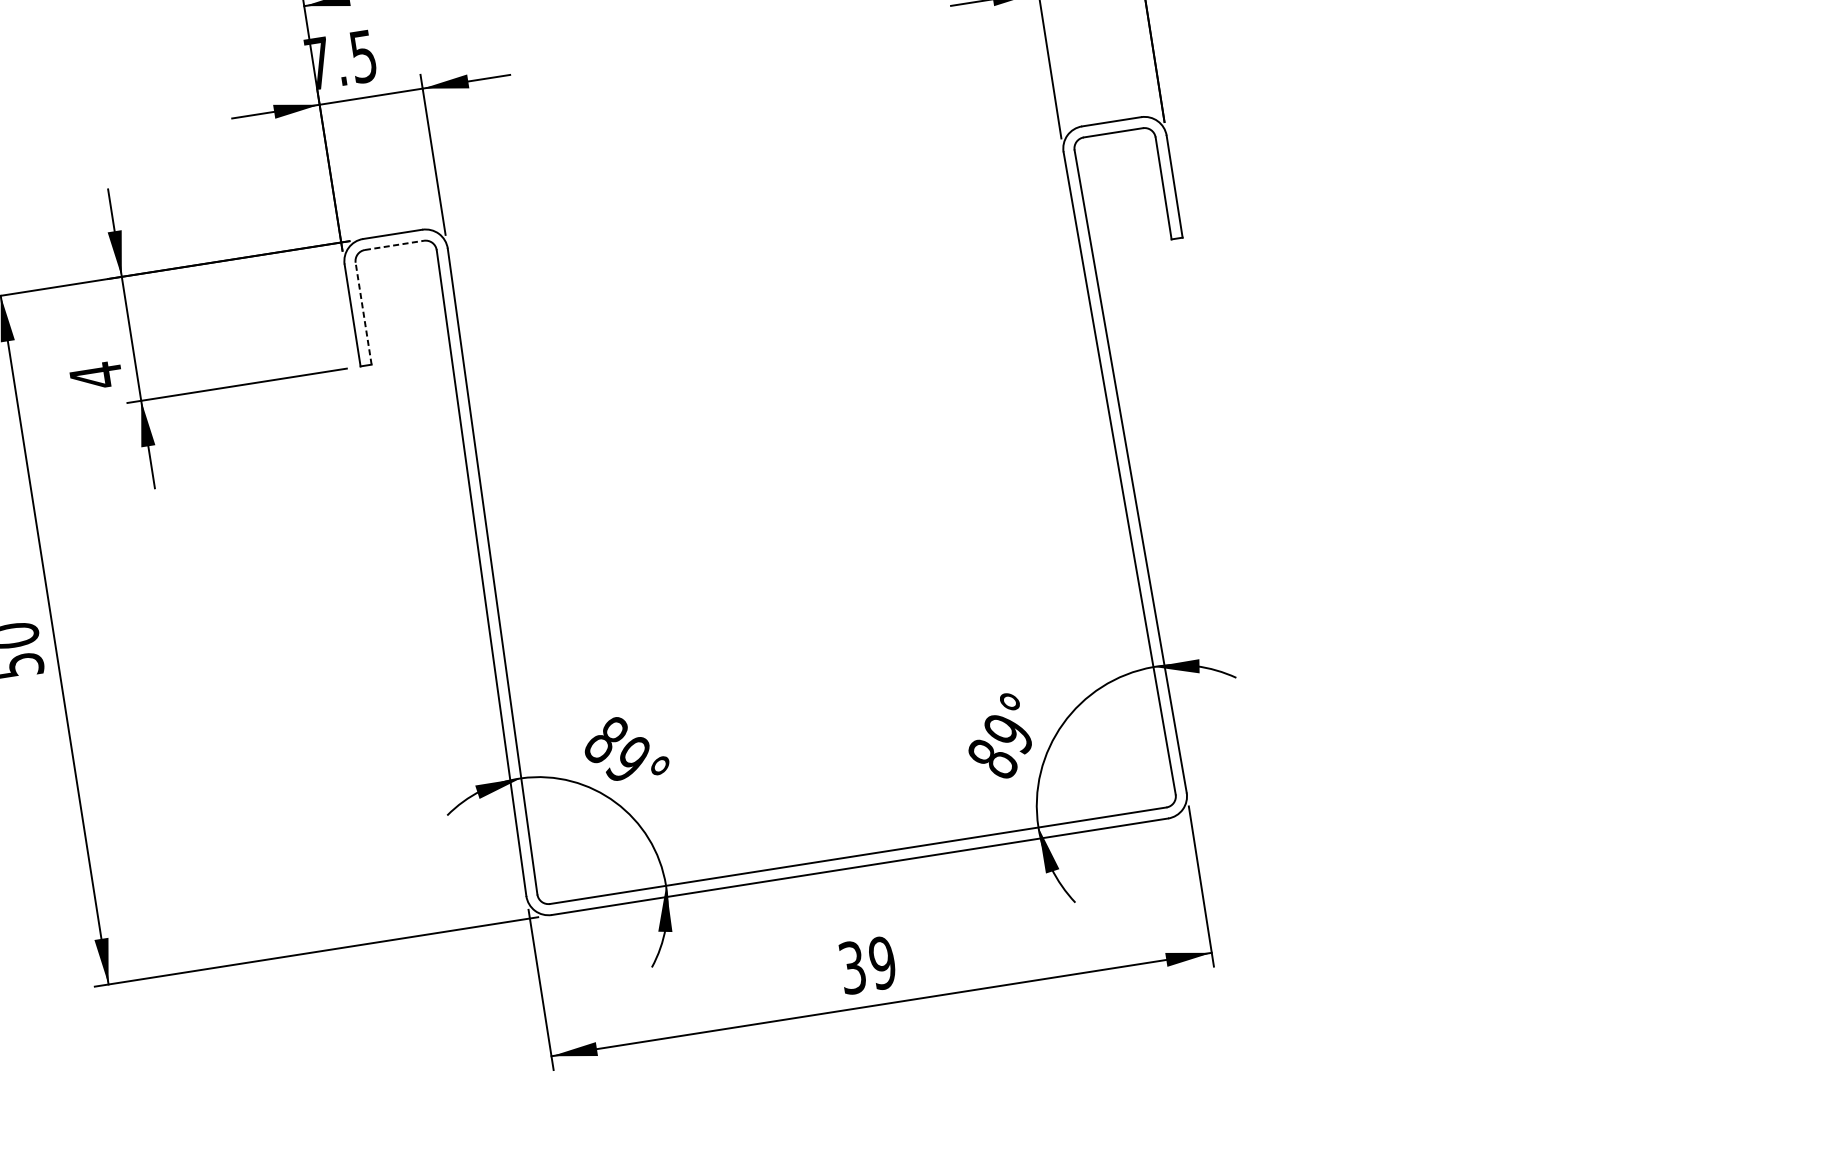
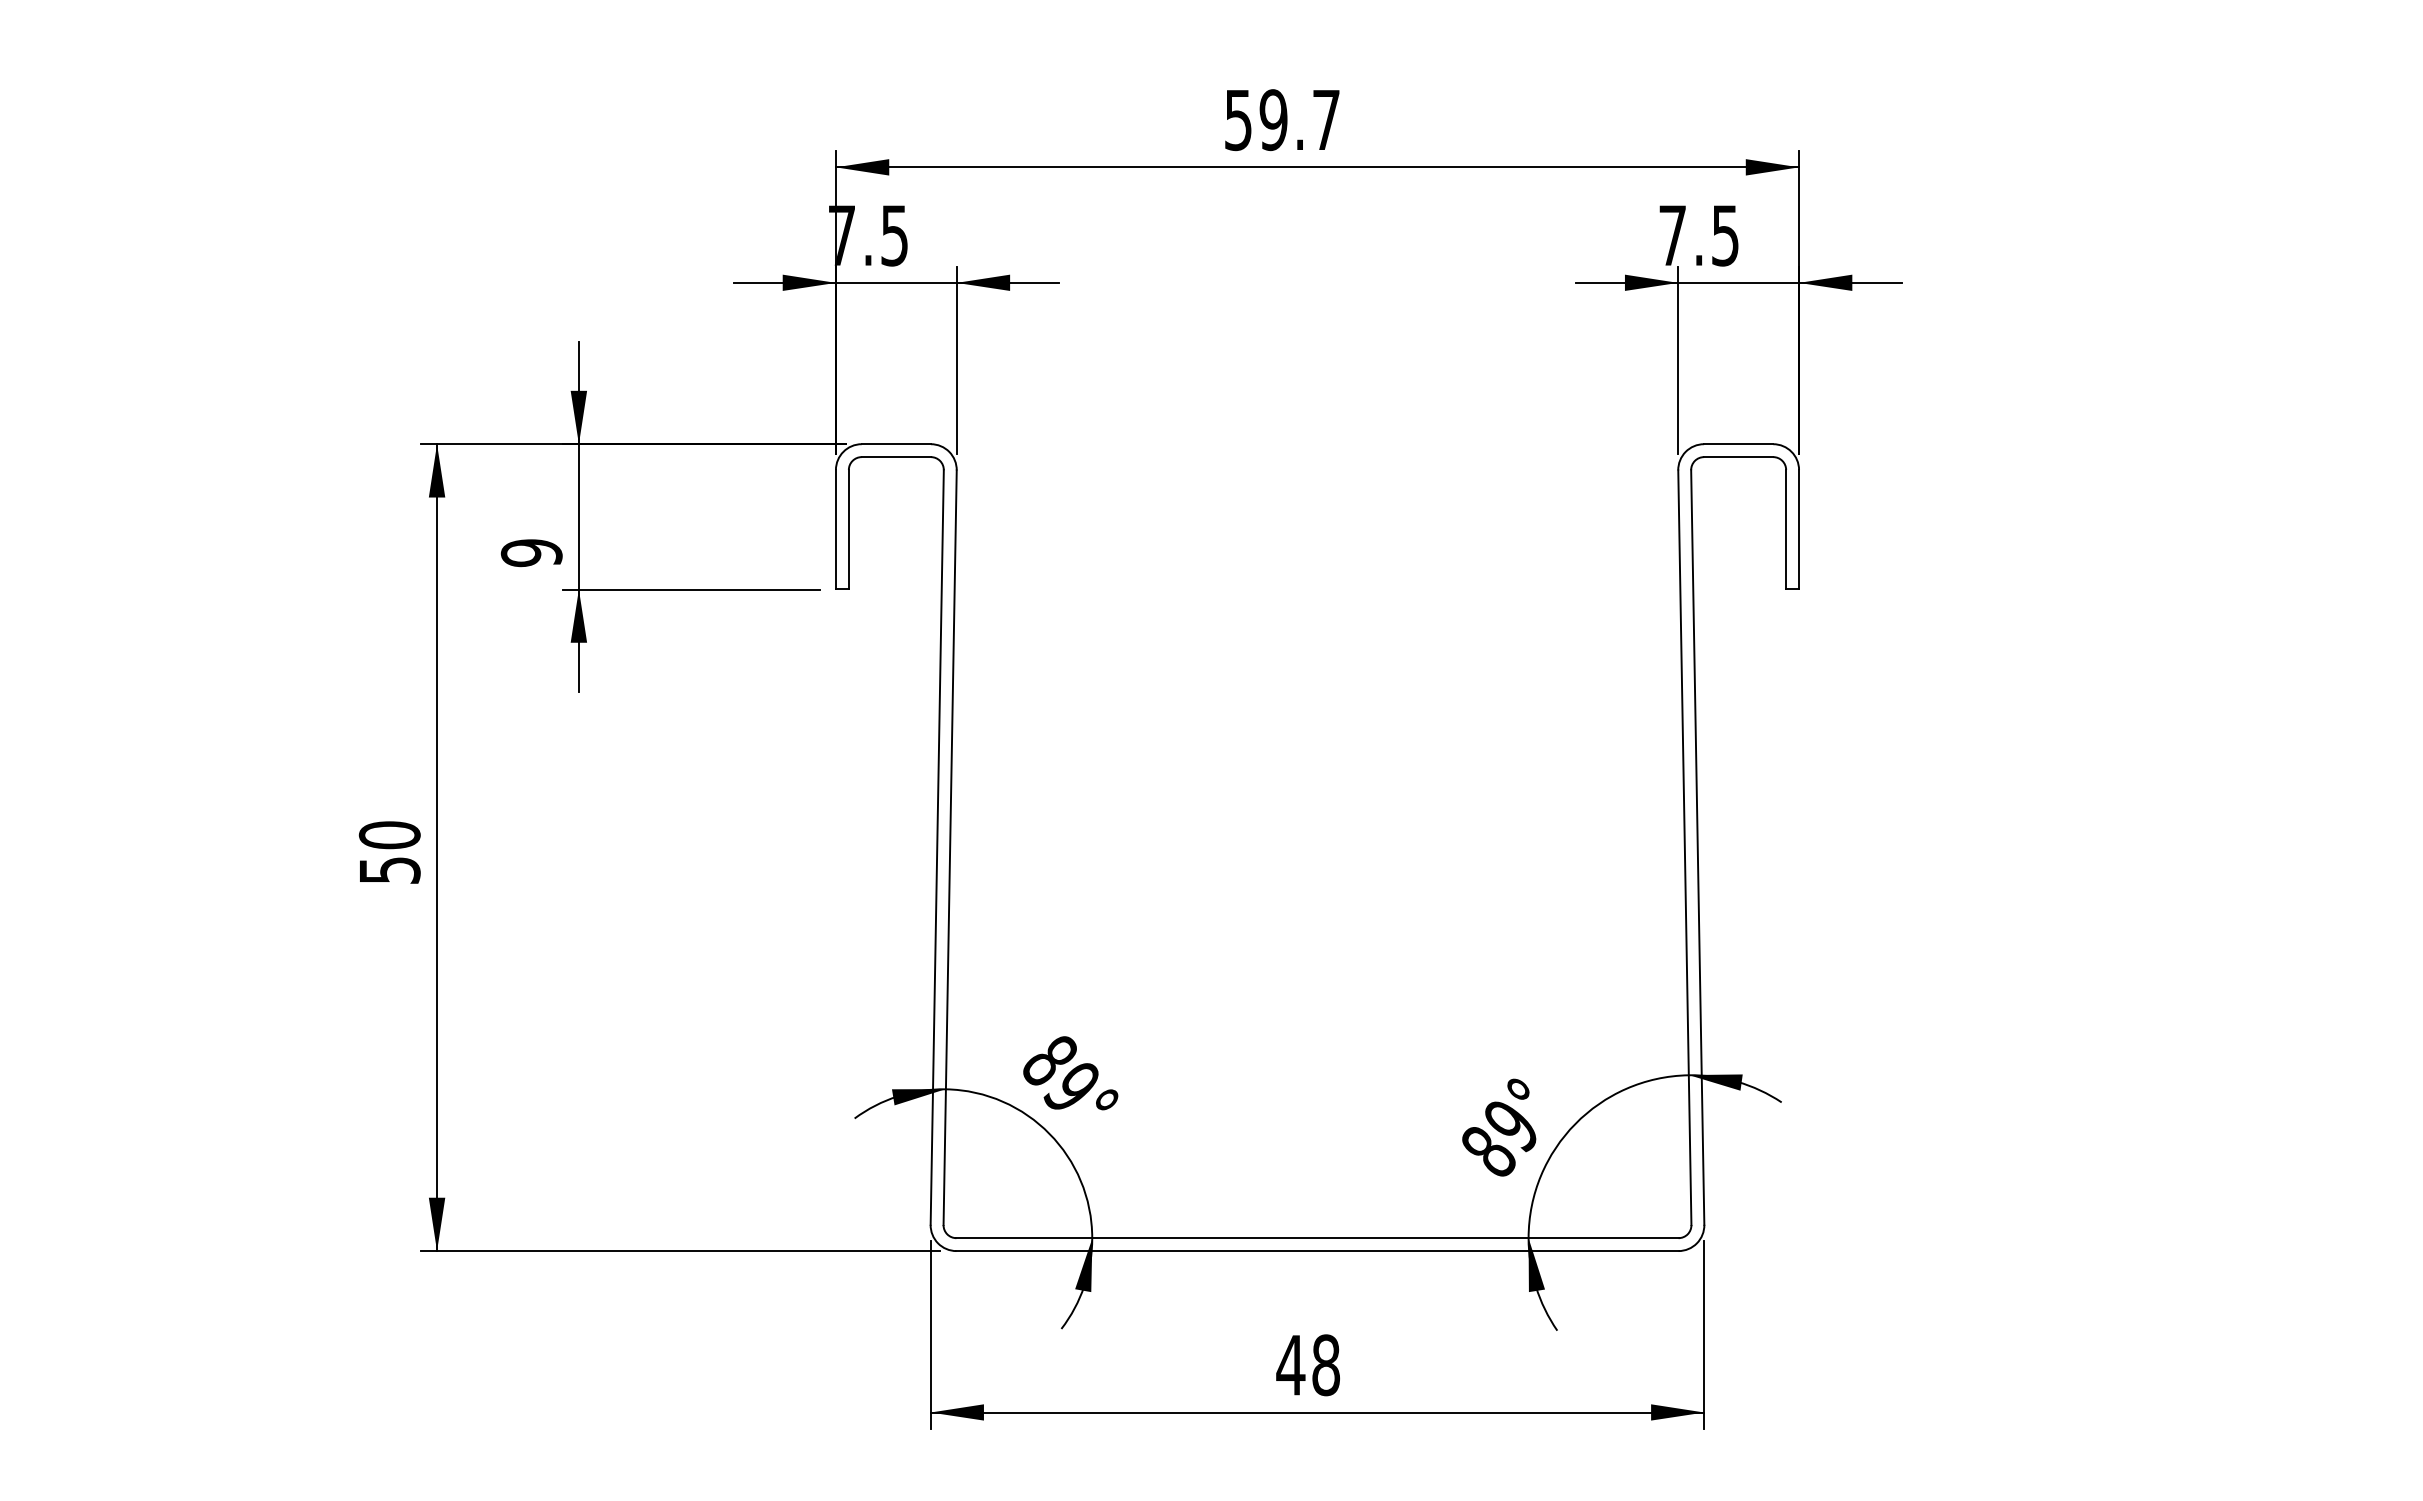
line: (394, 245) -> (896, 457), dashed -> solid
line: (363, 313) -> (848, 529), dashed -> solid
text: (95, 375) -> (531, 552), 4 -> 9
text: (866, 965) -> (1307, 1365), 39 -> 48

